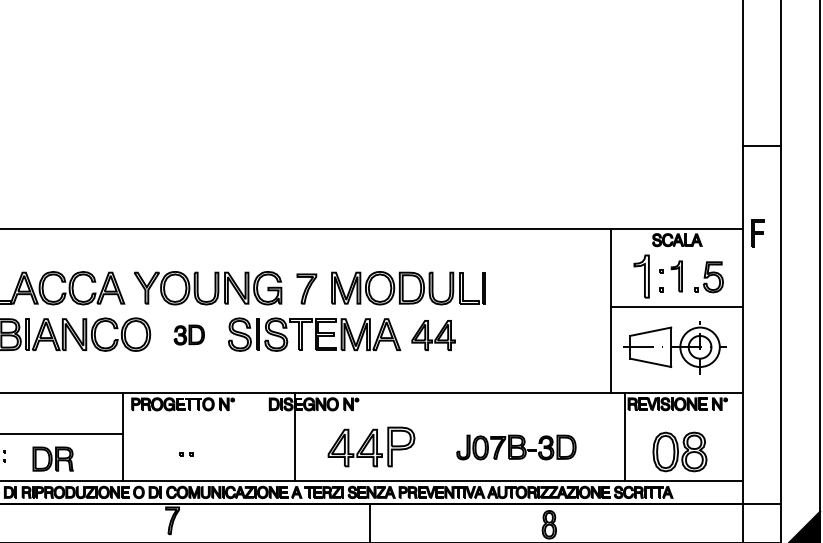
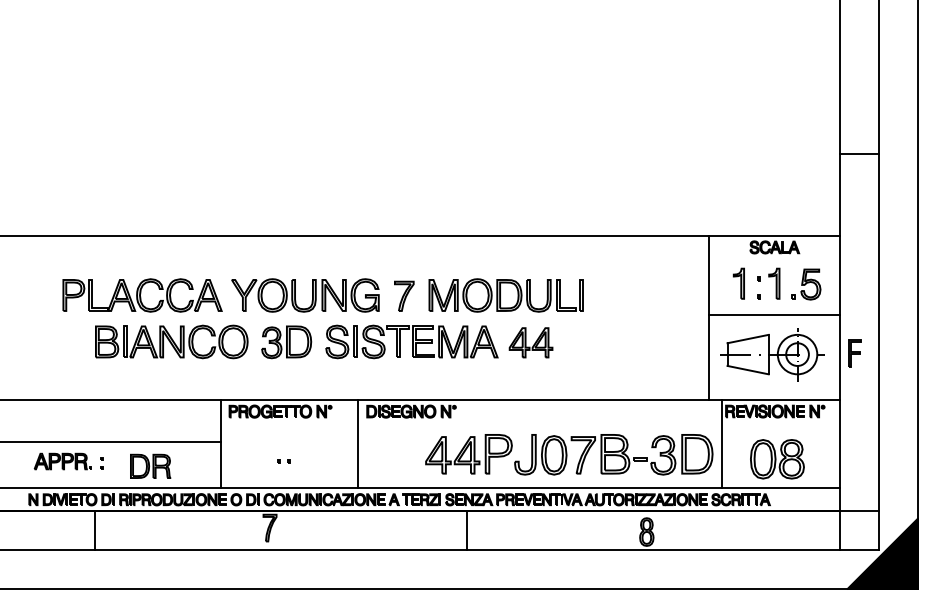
part: (757, 233) -> (854, 353), moved
part: (641, 276) -> (738, 283), size x0.71
part: (189, 335) -> (286, 342), size x1.67
line: (295, 436) -> (358, 443), moved
part: (516, 447) -> (613, 454), size x1.67

